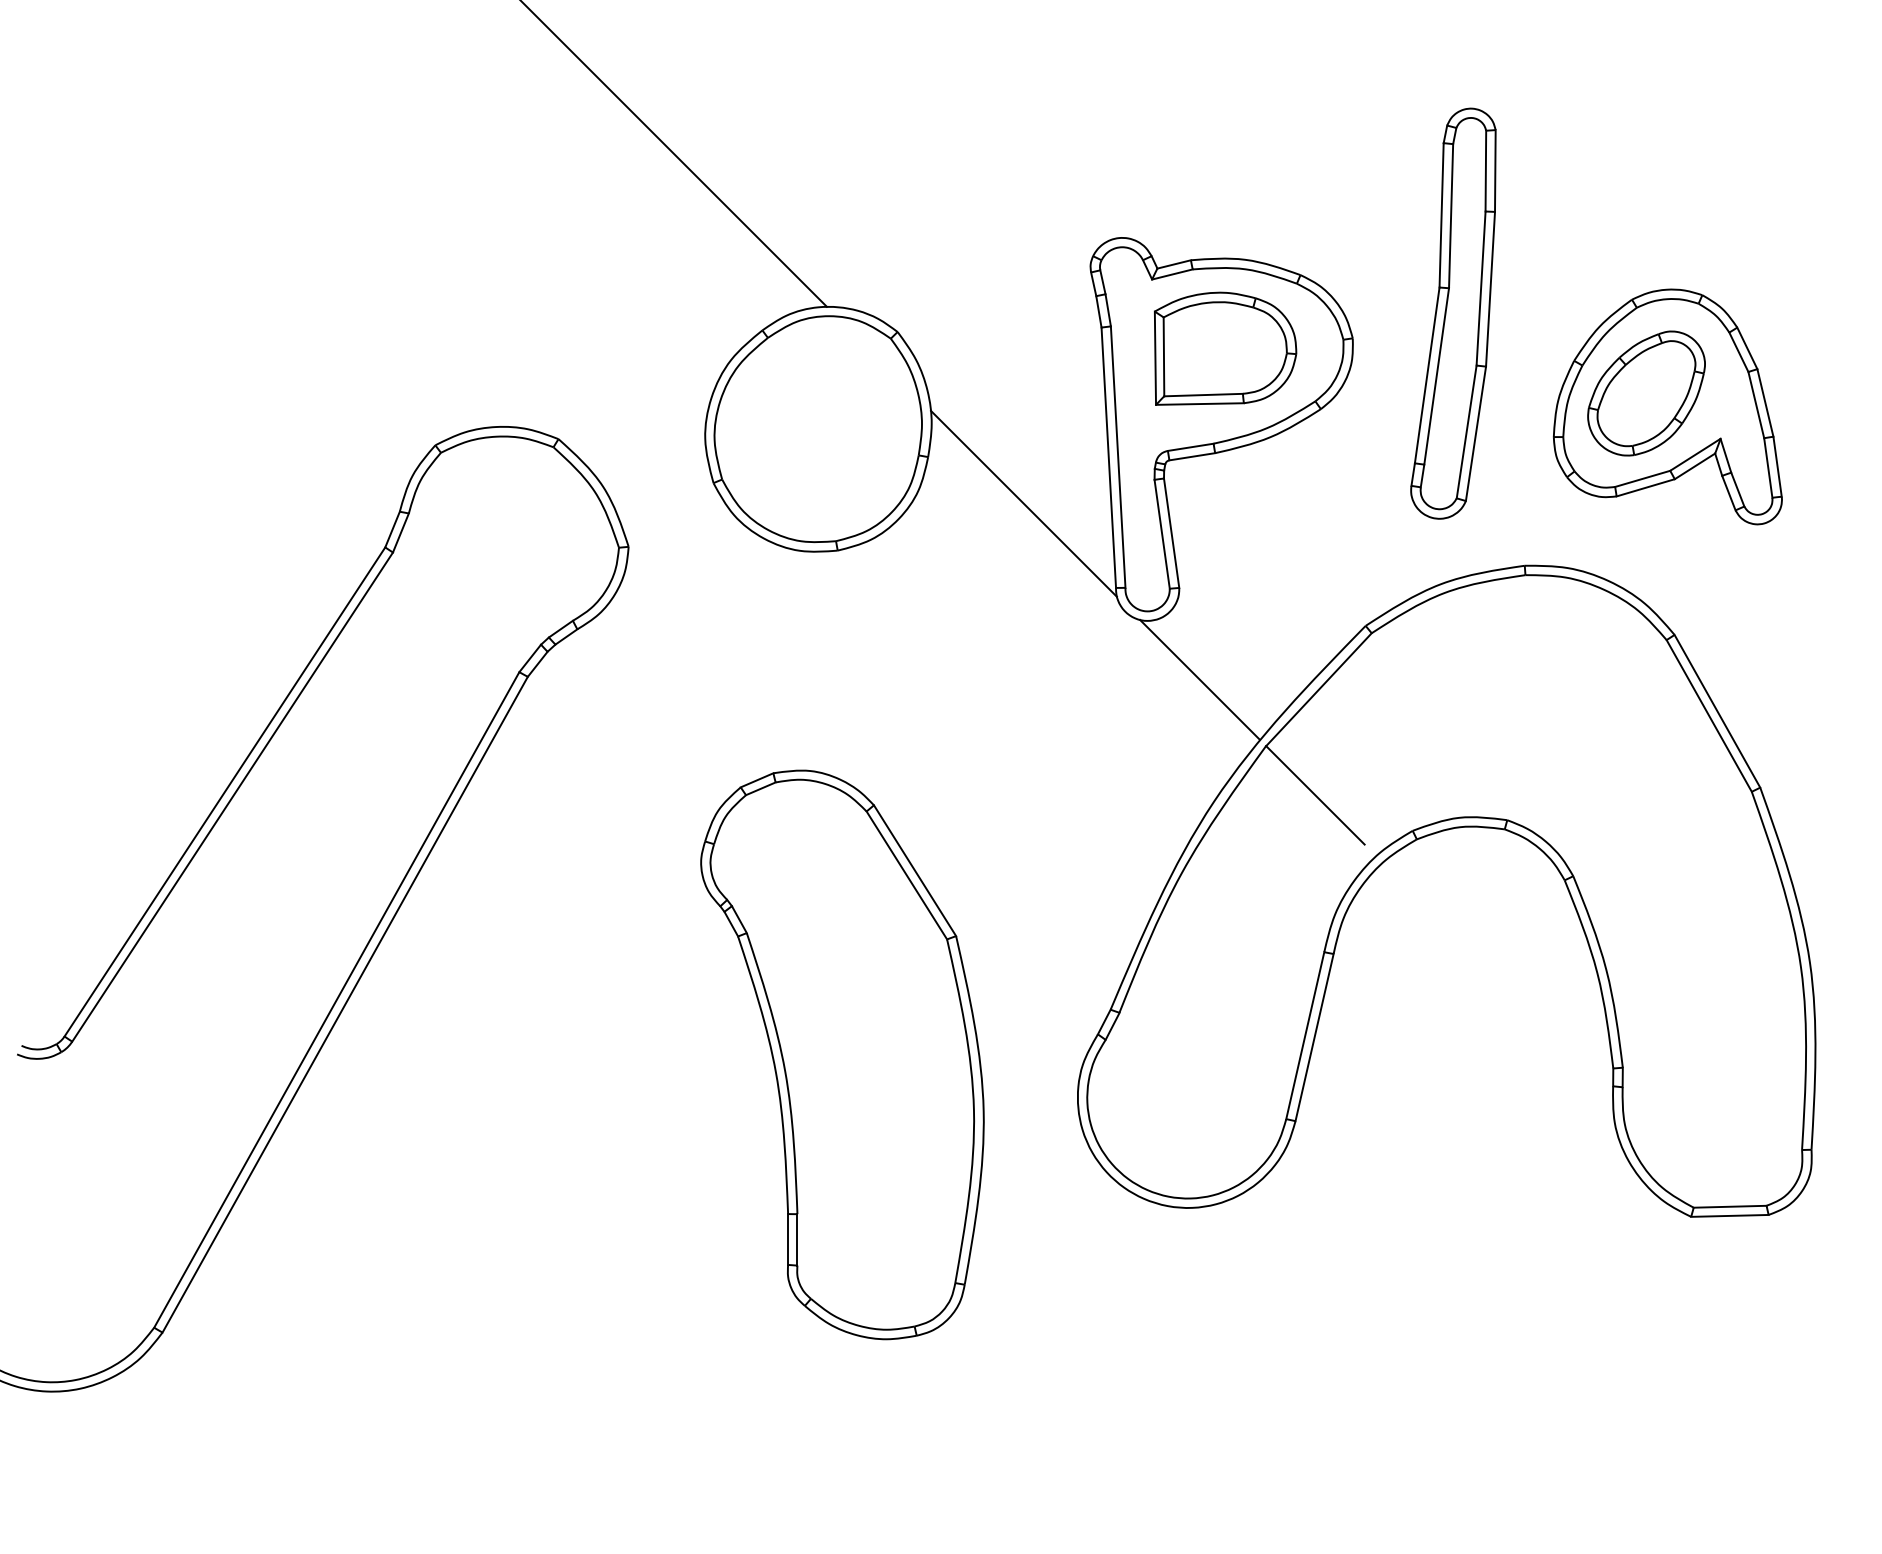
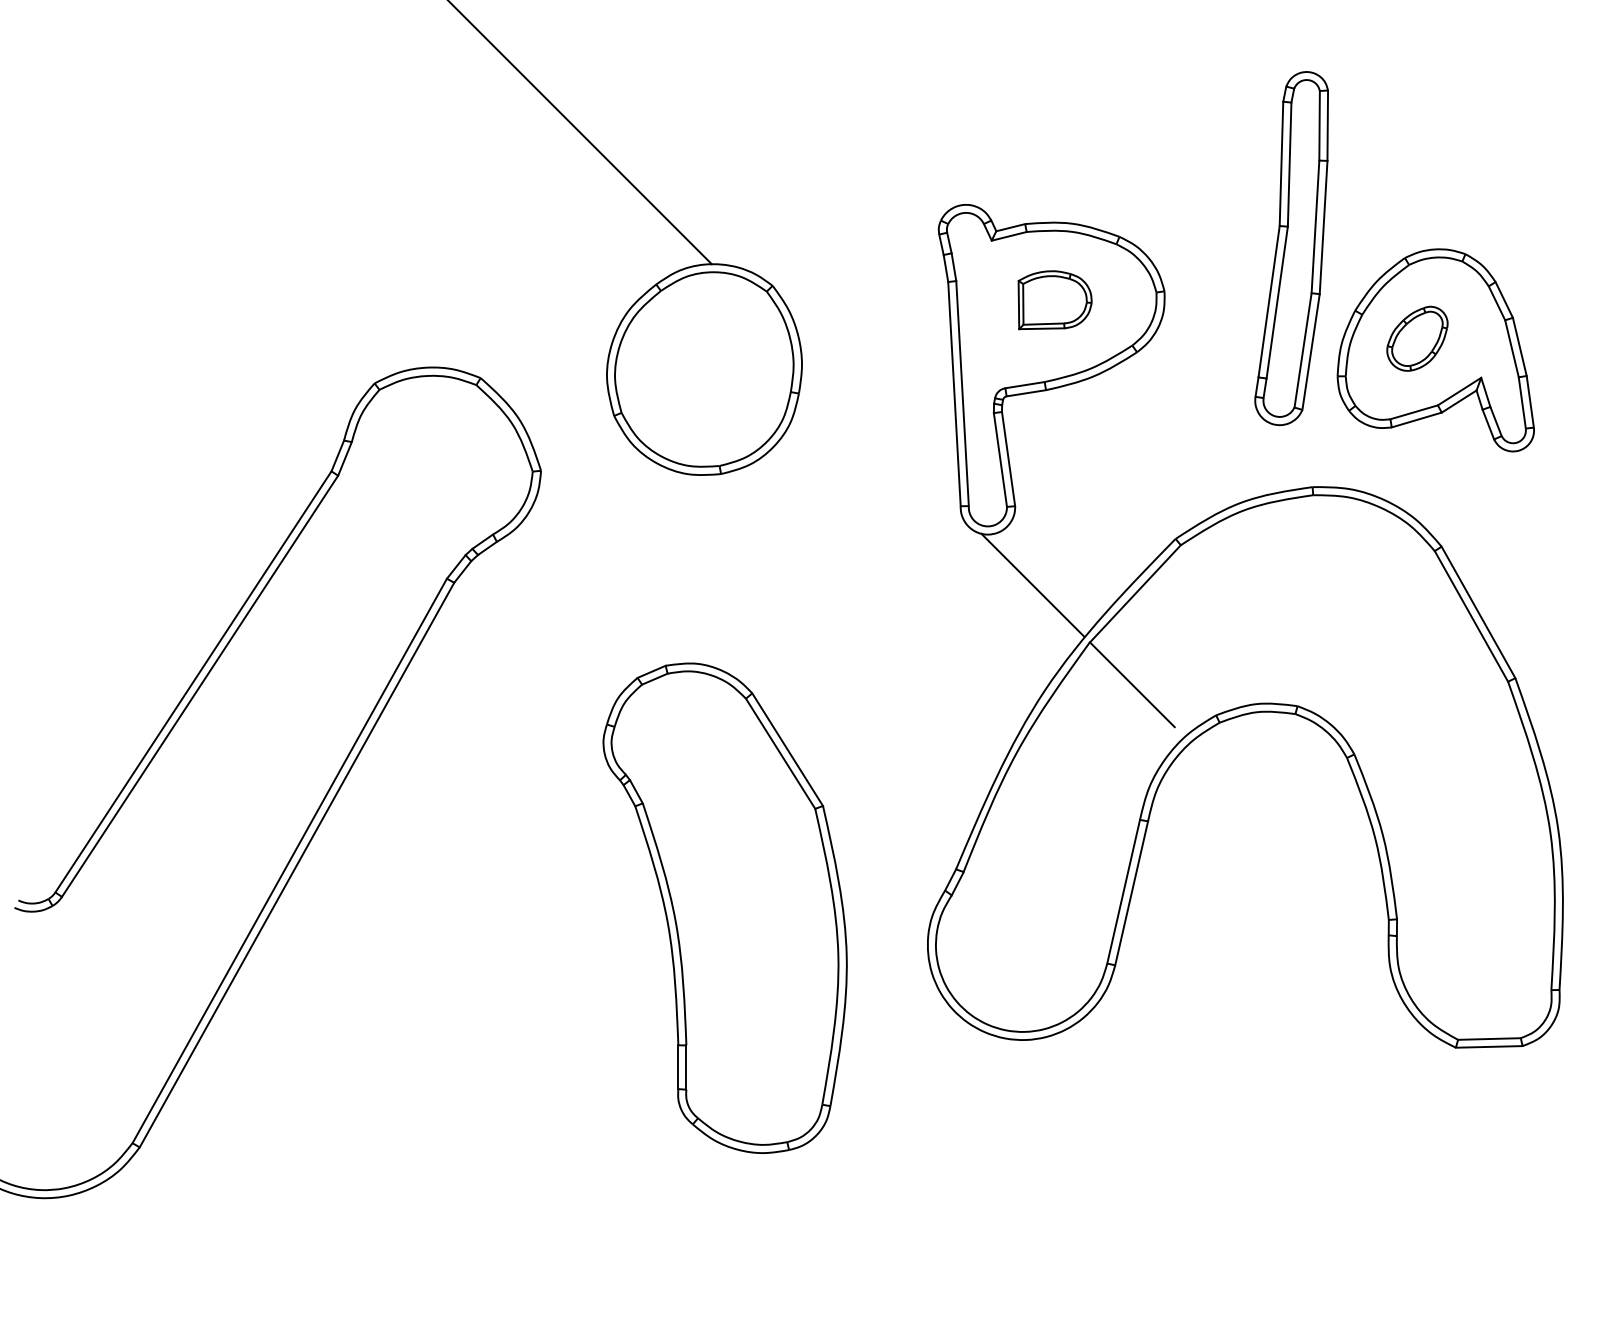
part: (1453, 313) -> (1291, 248), moved
part: (1225, 348) -> (1054, 300), size x0.6
part: (1646, 393) -> (1417, 338), size x0.6
line: (1023, 503) -> (881, 433), removed

